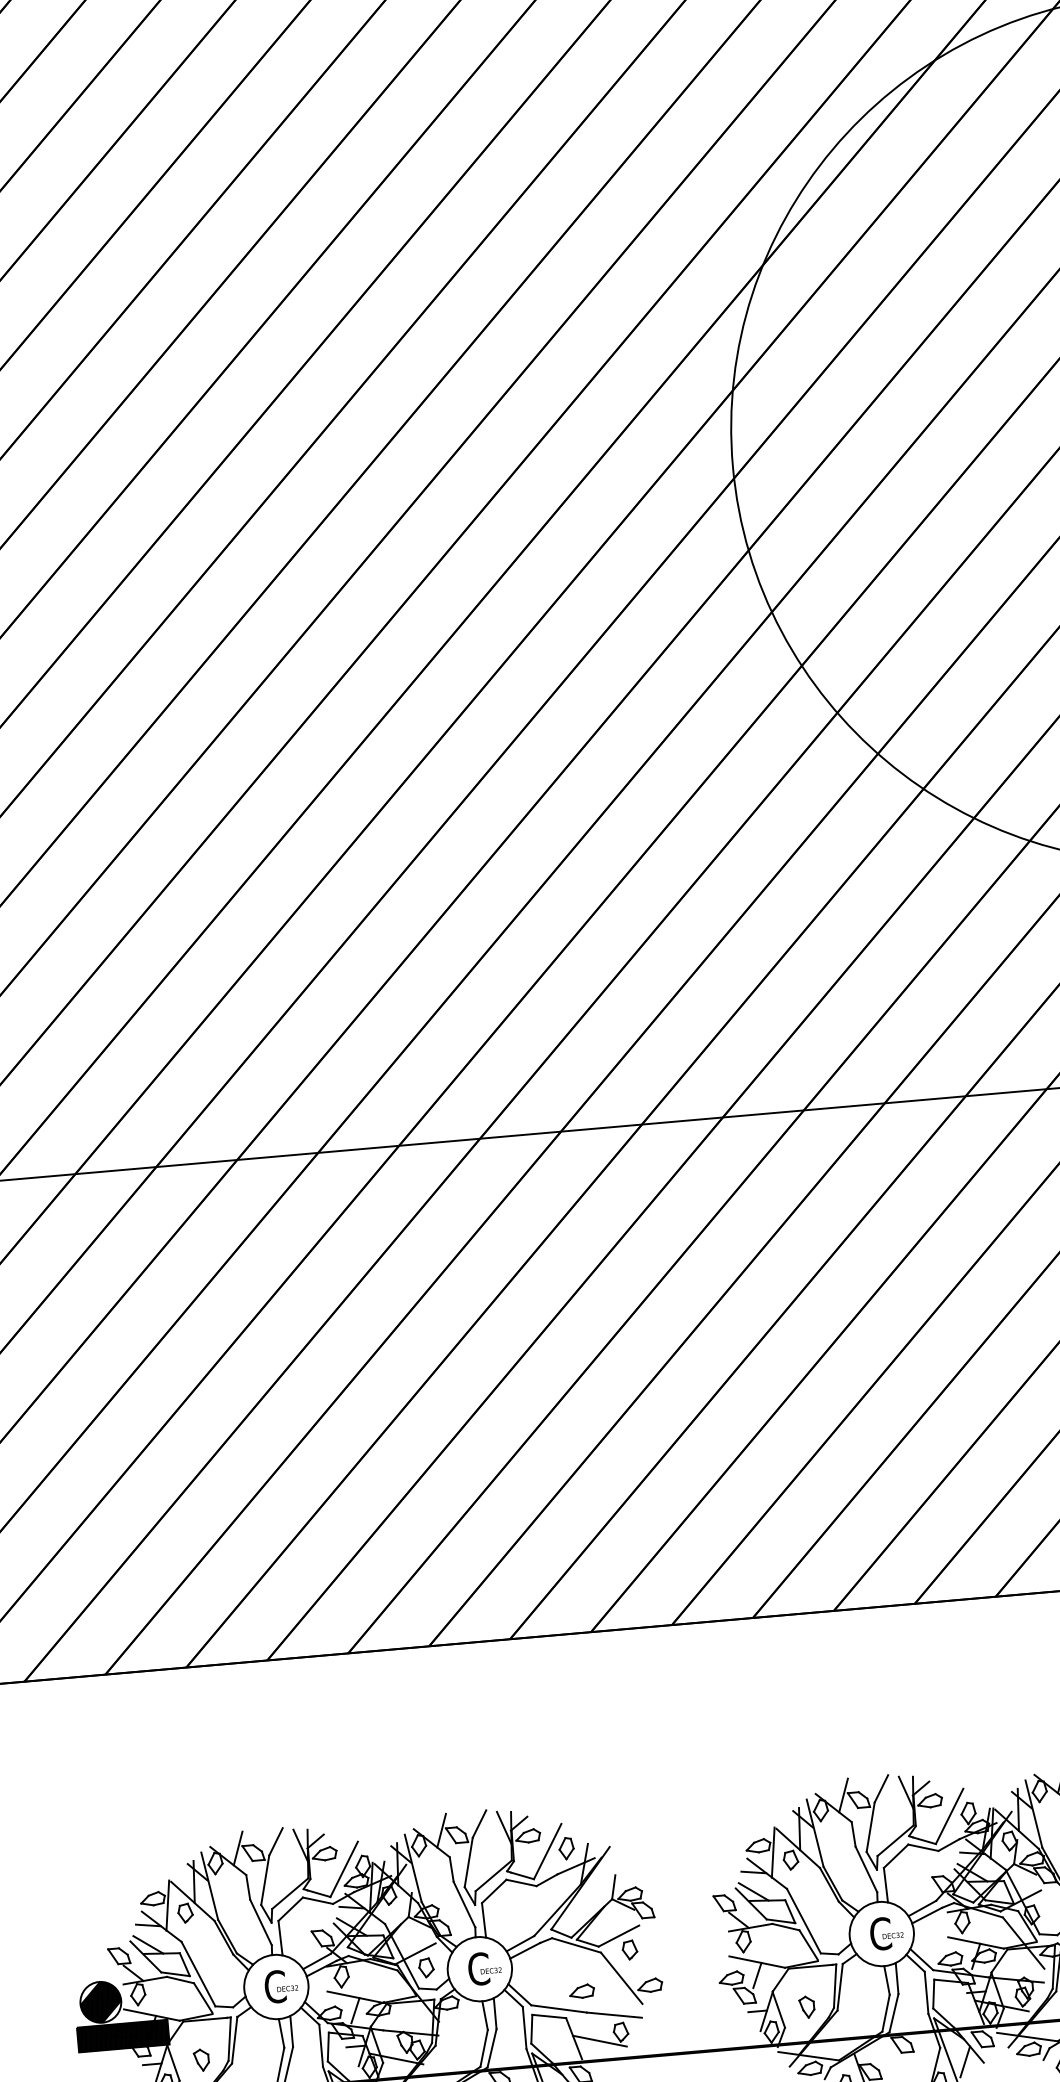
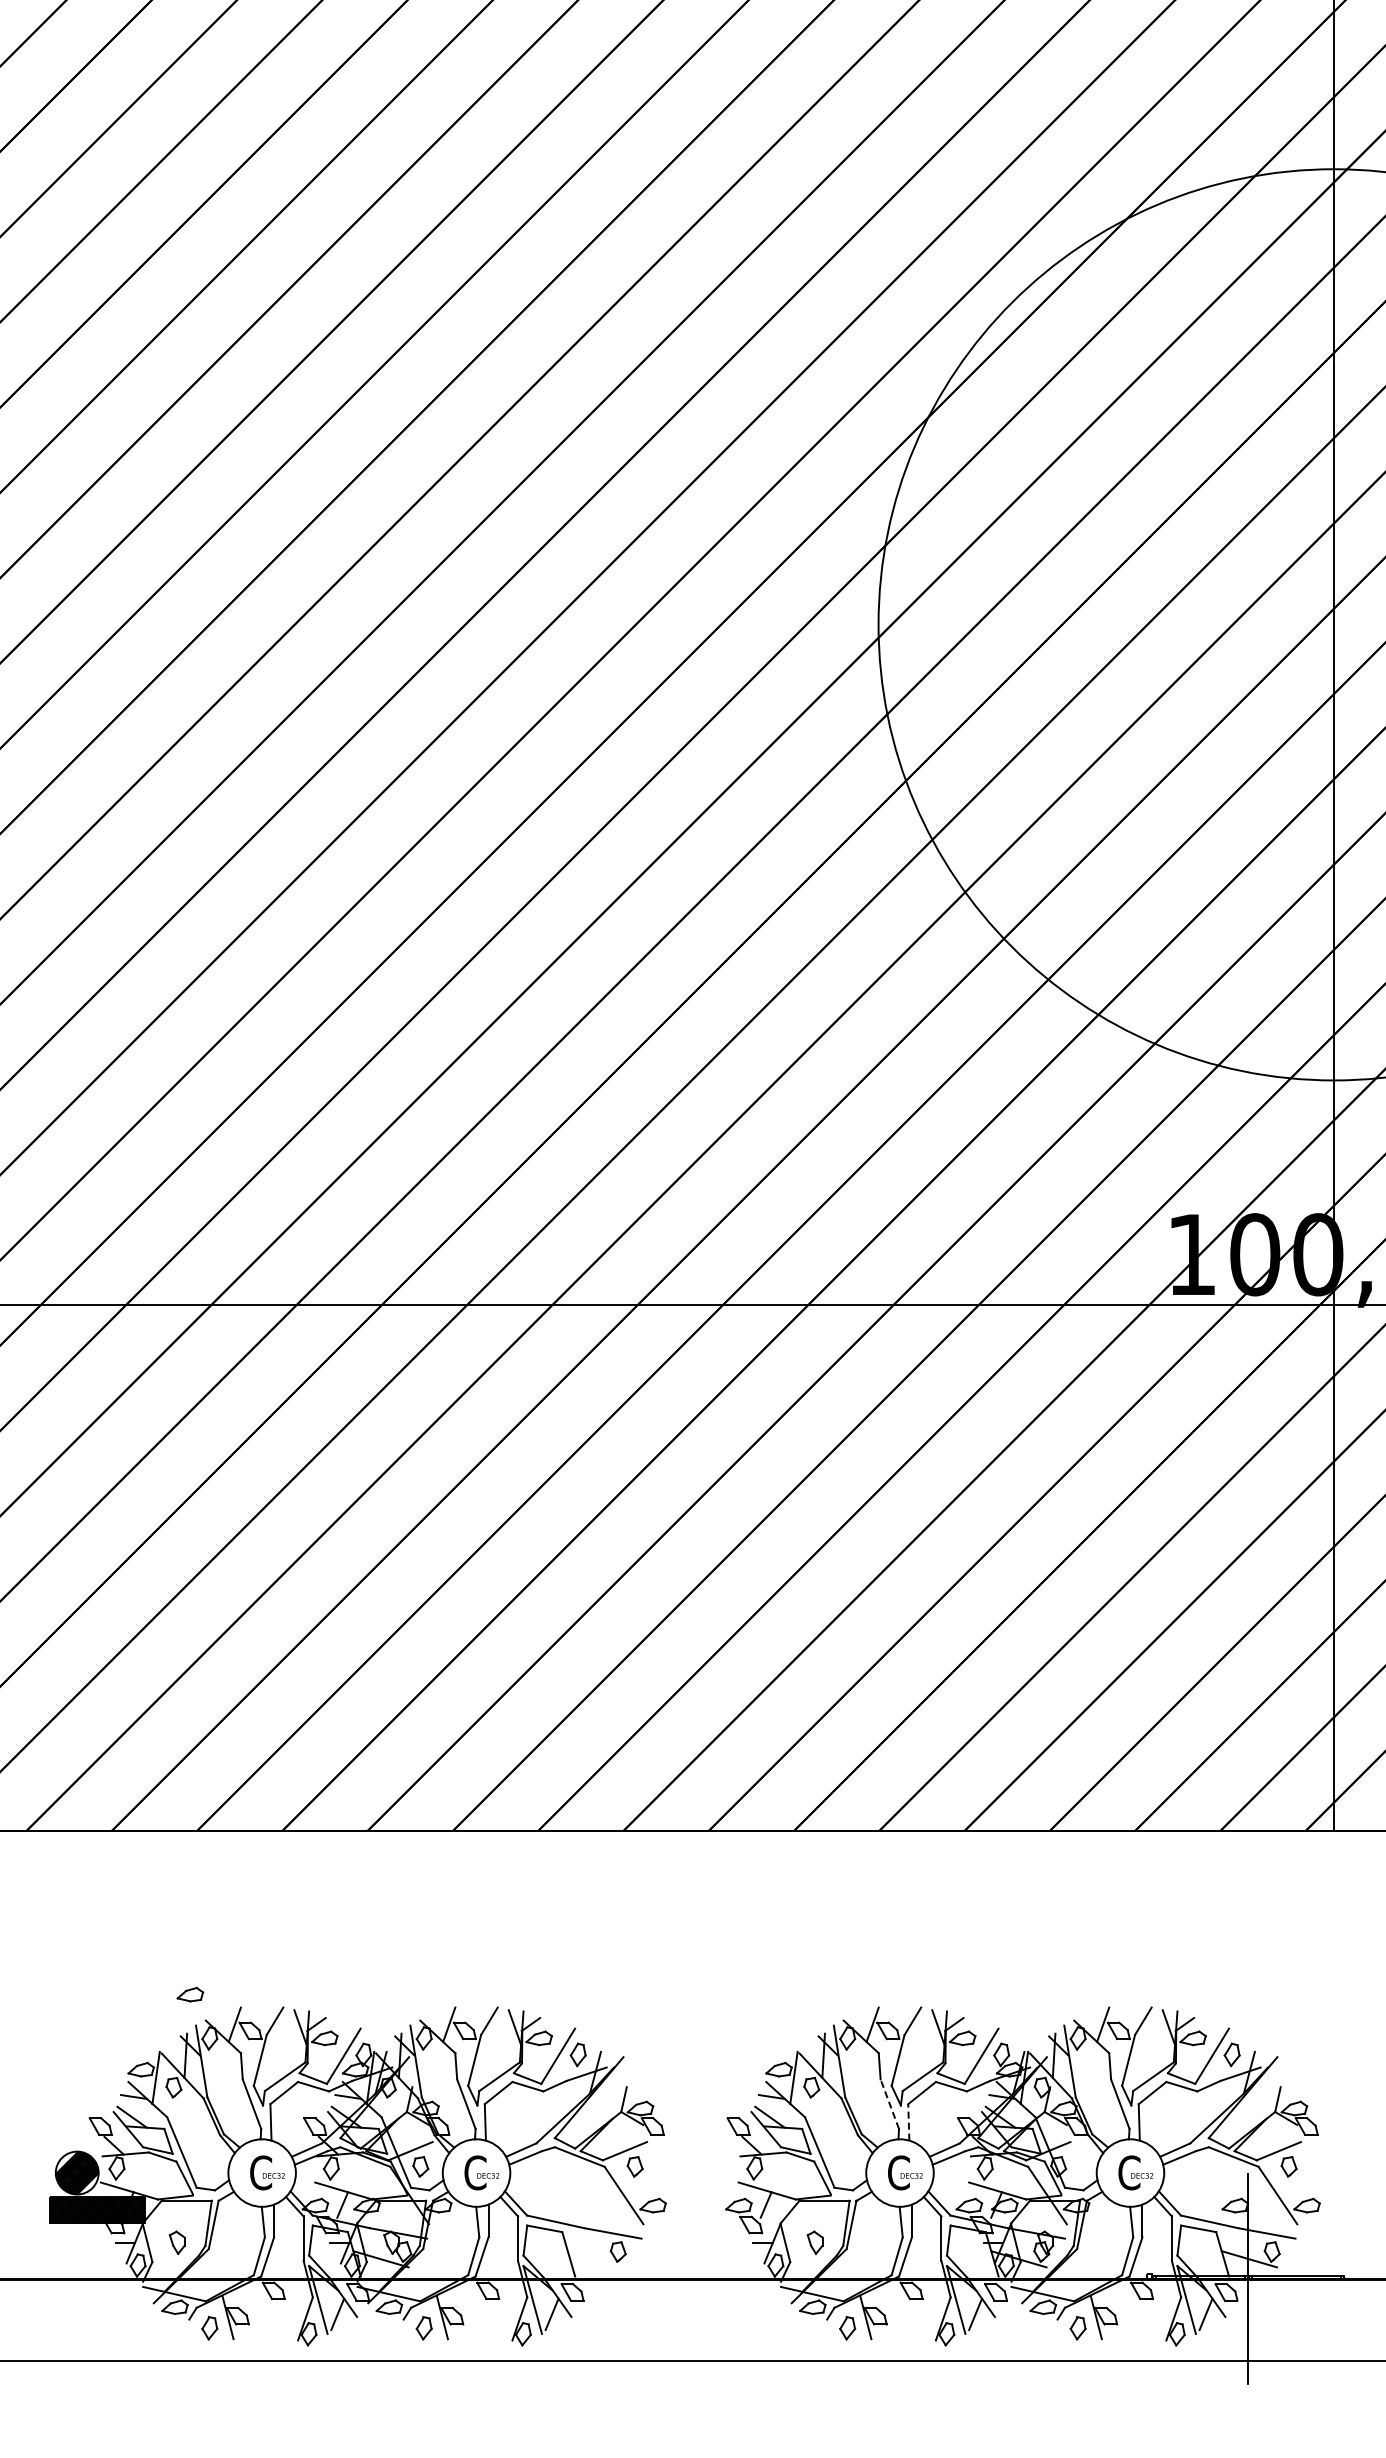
line: (866, 1868) -> (889, 2103), solid -> dashed
line: (885, 1884) -> (908, 2121), solid -> dashed
part: (582, 1991) -> (190, 1994), moved
line: (599, 2041) -> (595, 2259), removed

